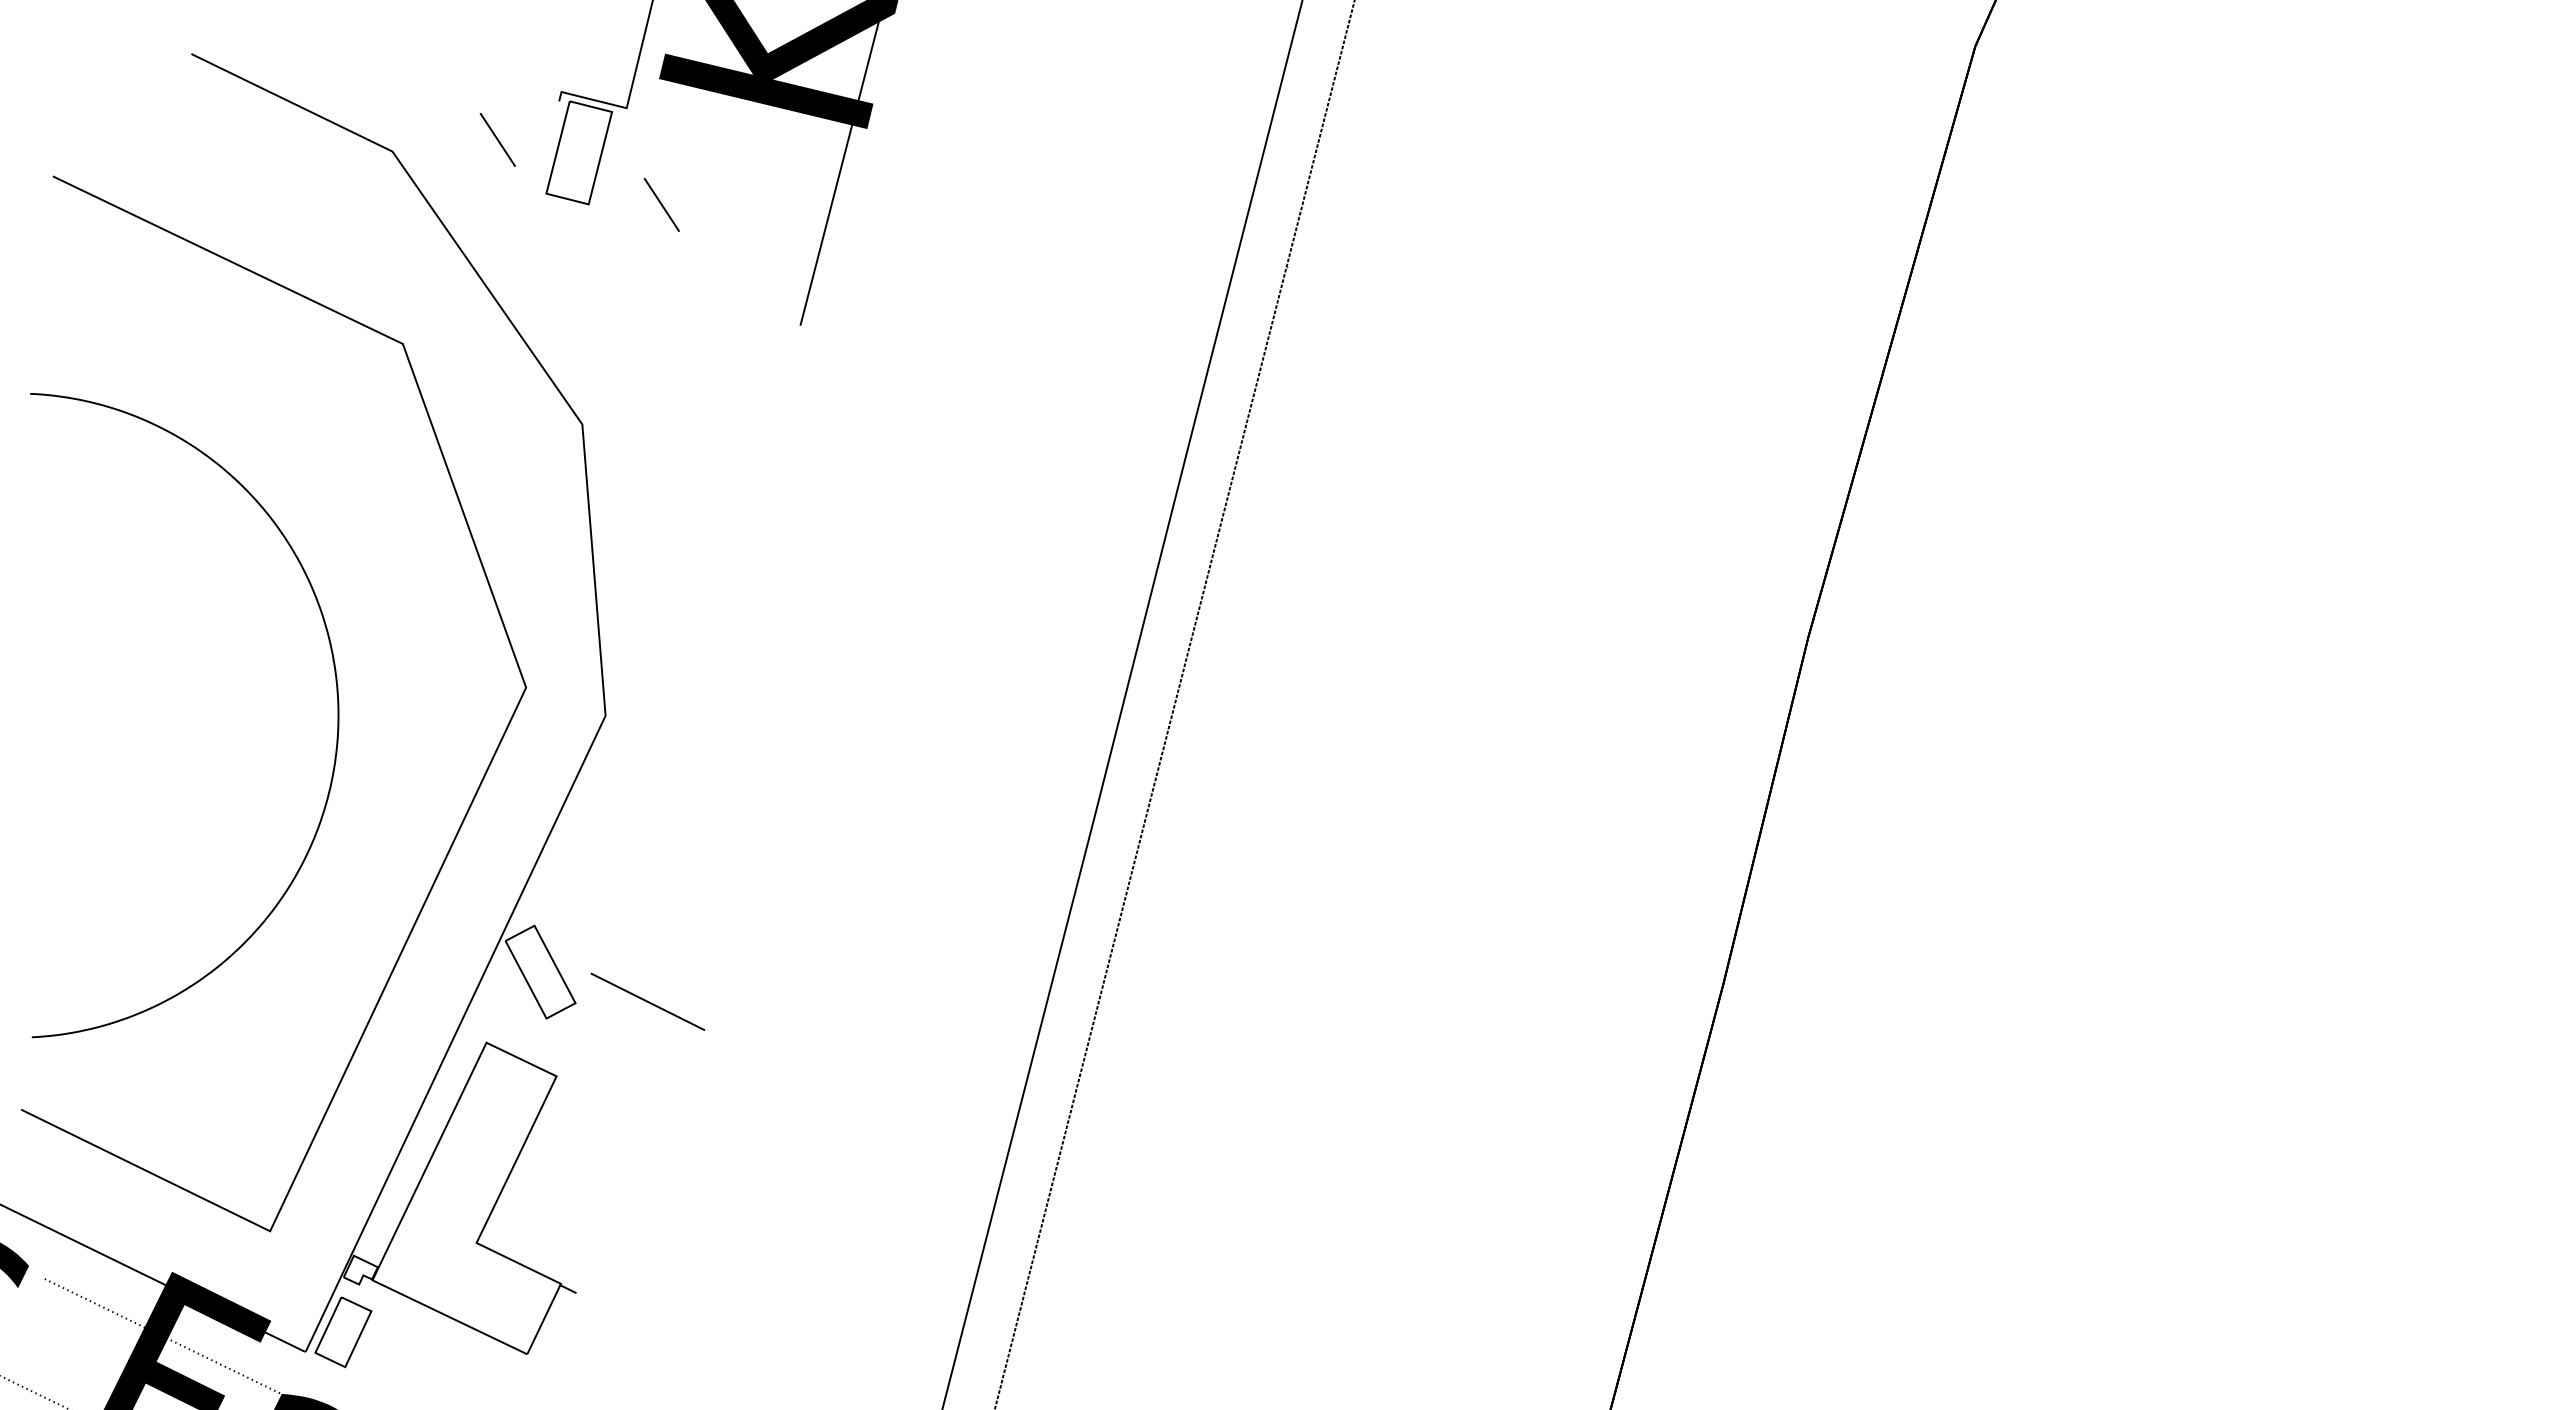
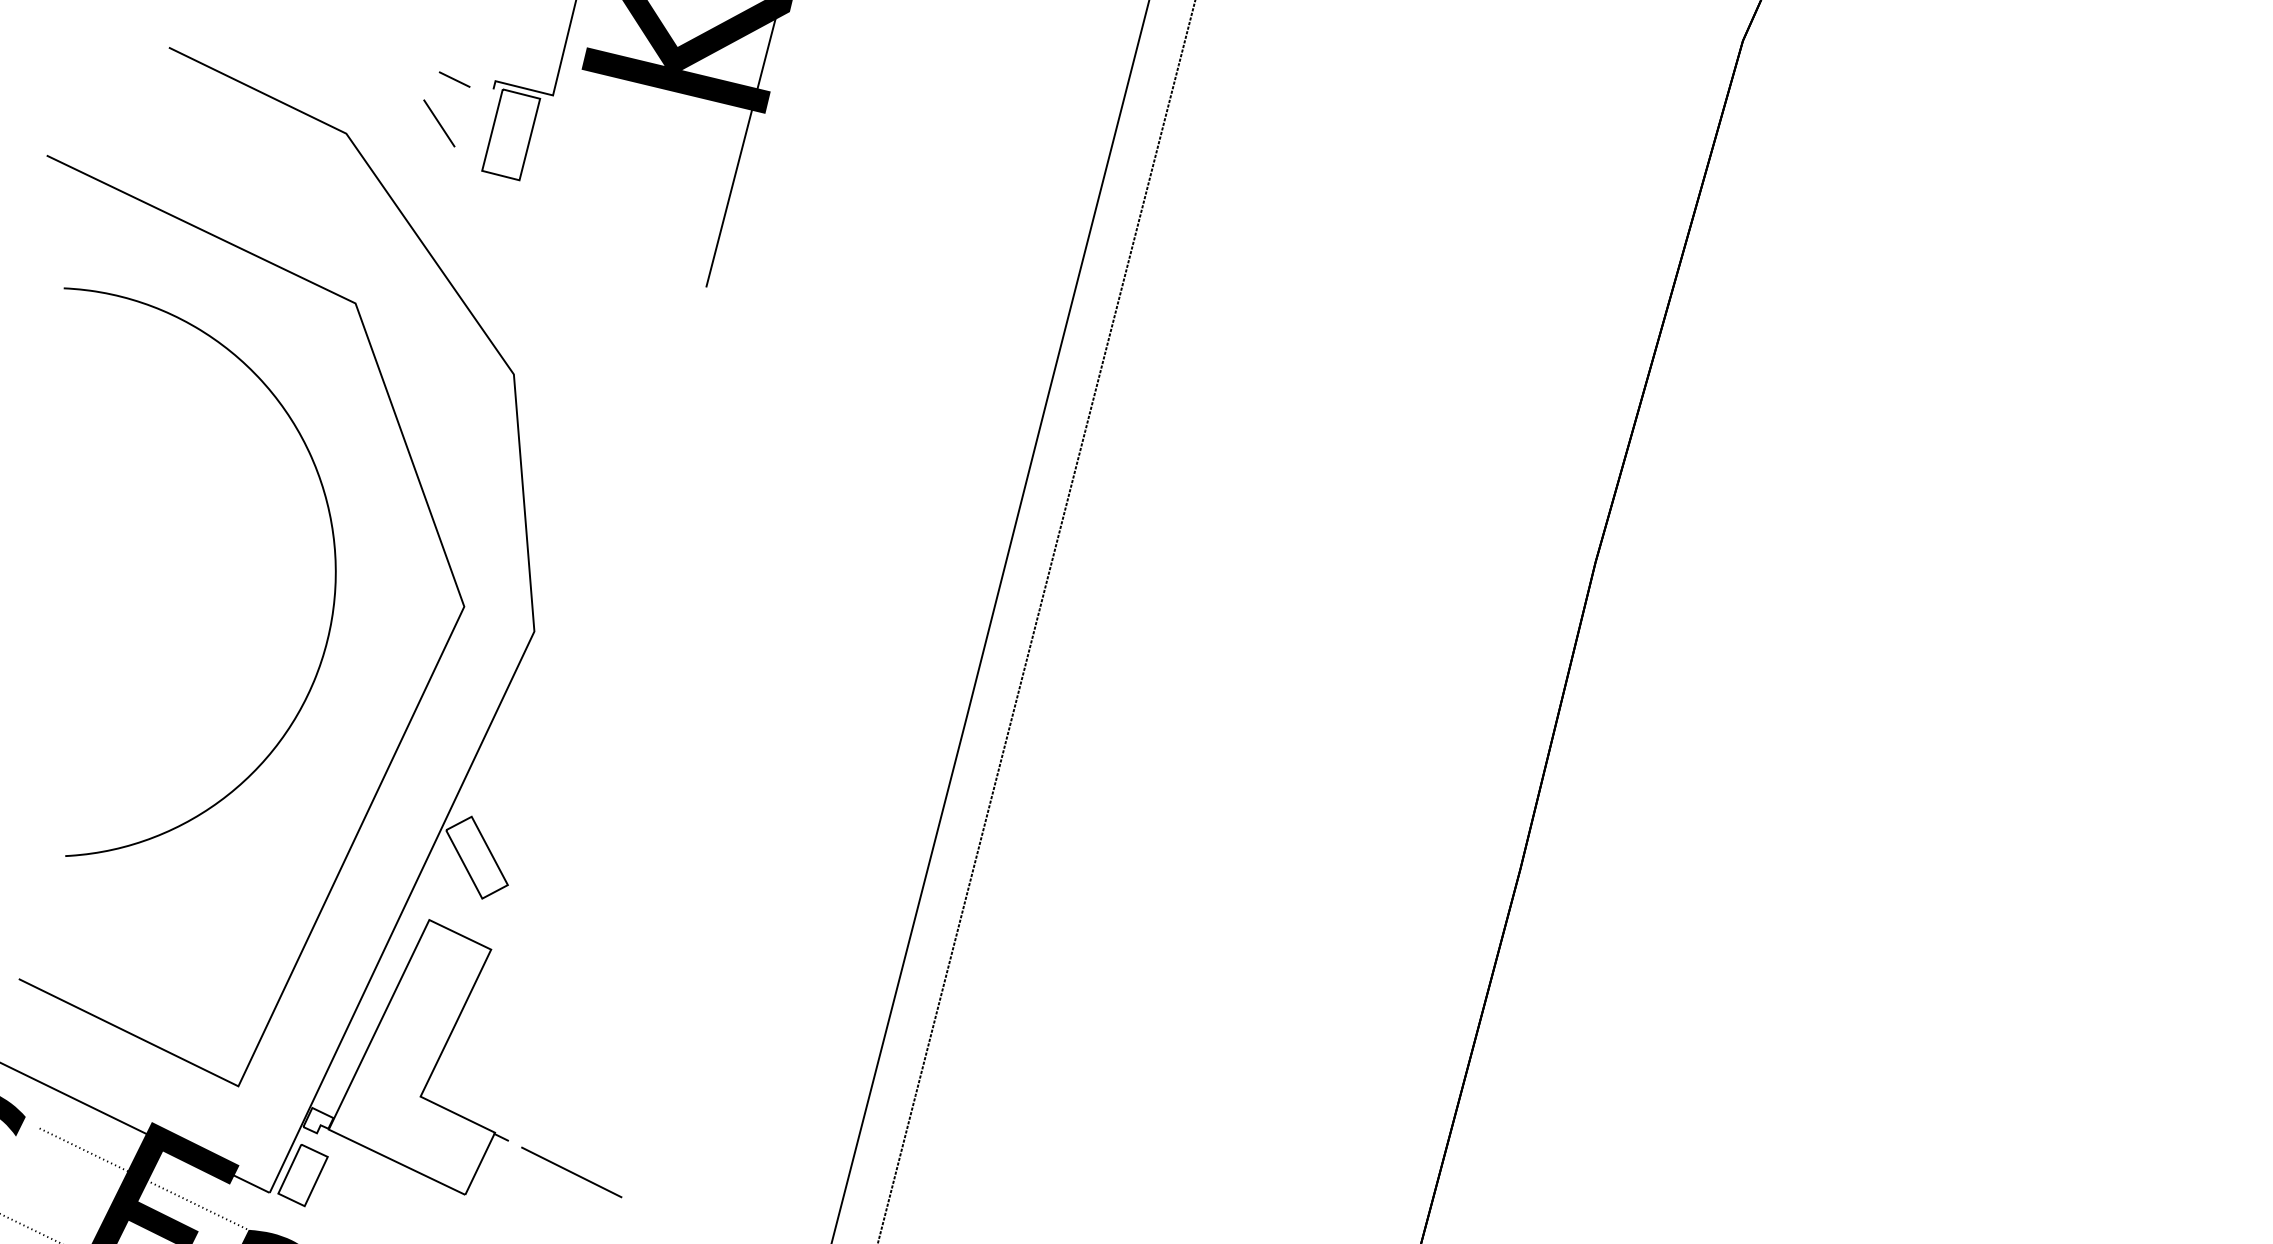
line: (514, 90) -> (454, 79), added
line: (661, 204) -> (583, 180), removed
curve: (337, 715) -> (334, 572), moved
line: (647, 1001) -> (571, 1172), moved

